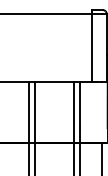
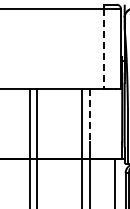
line: (91, 47) -> (103, 48), solid -> dashed
line: (80, 105) -> (90, 115), solid -> dashed

